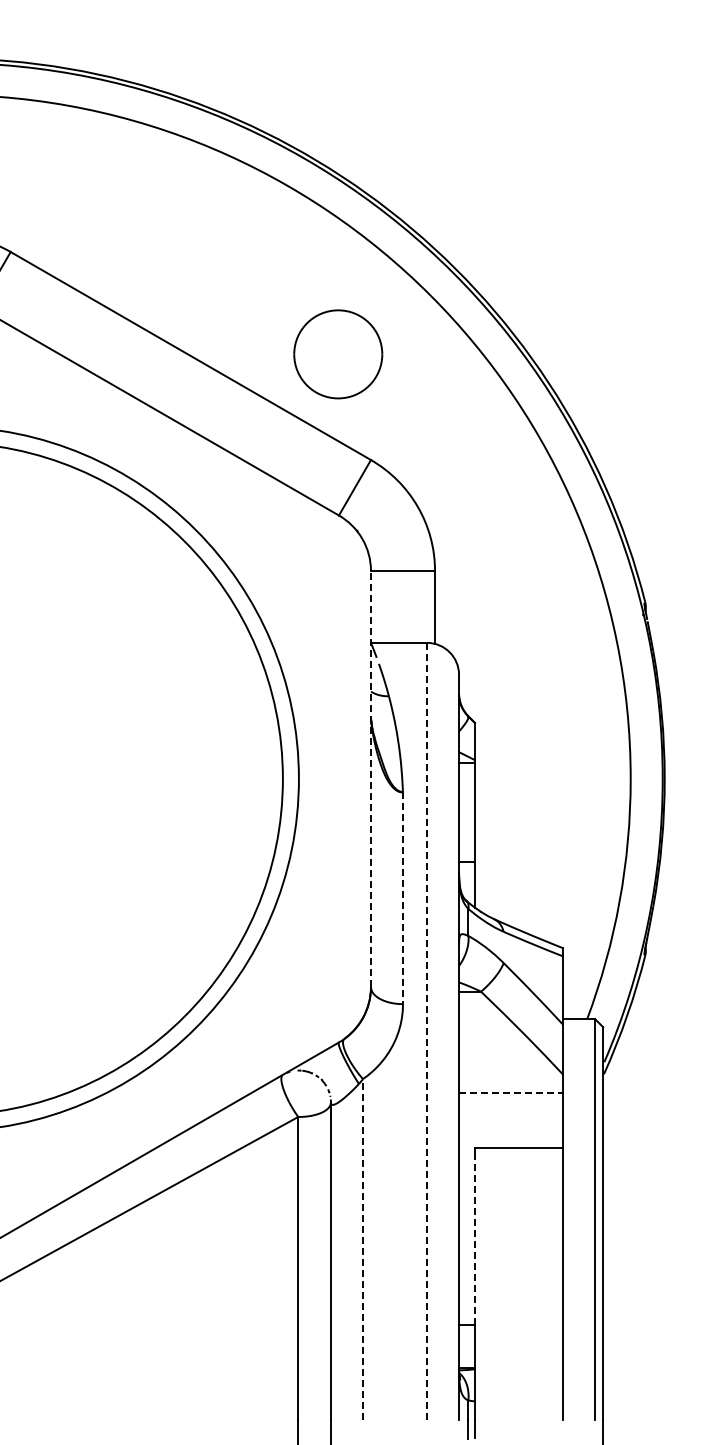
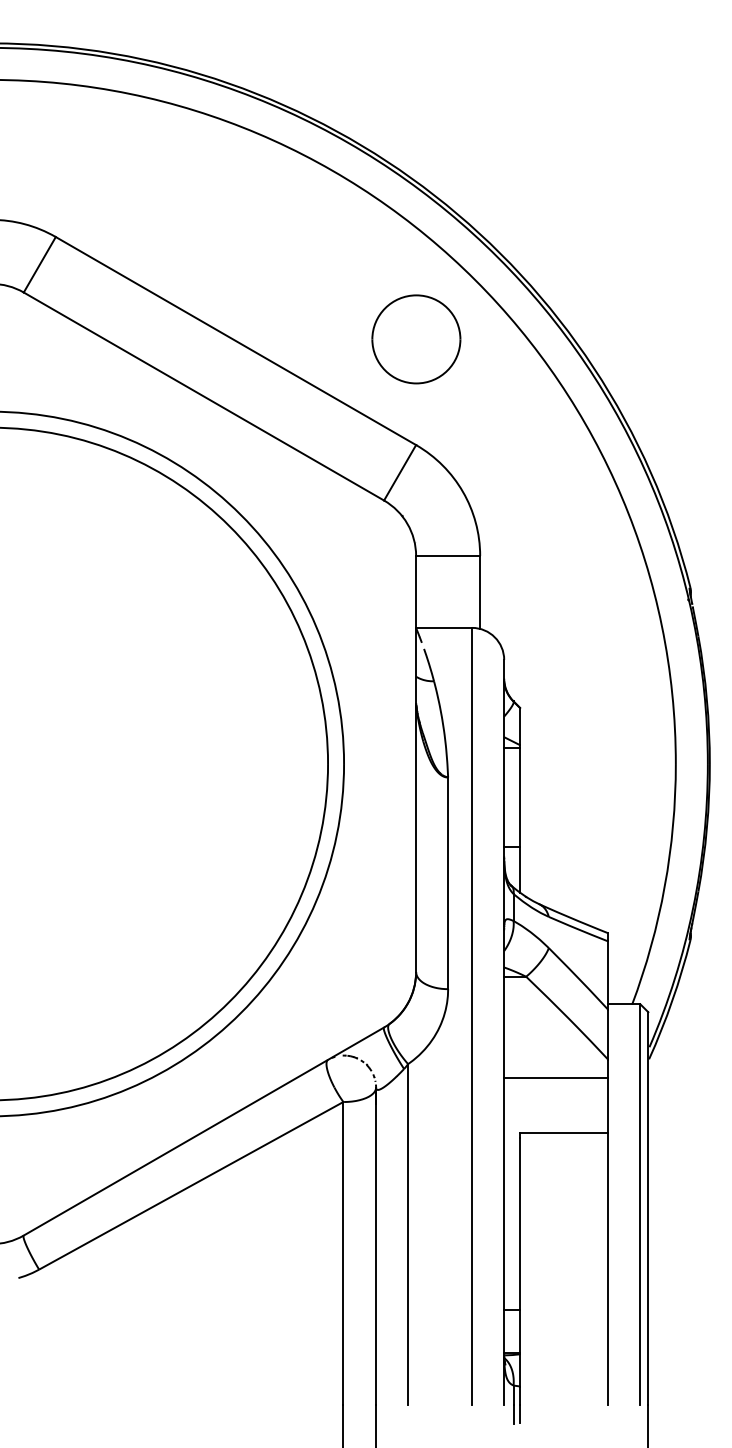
part: (338, 354) -> (416, 339), moved
line: (371, 778) -> (416, 763), dashed -> solid
line: (403, 898) -> (448, 883), dashed -> solid
line: (427, 1030) -> (472, 1015), dashed -> solid
line: (511, 1092) -> (556, 1077), dashed -> solid
line: (475, 1238) -> (520, 1223), dashed -> solid
line: (363, 1248) -> (408, 1233), dashed -> solid

